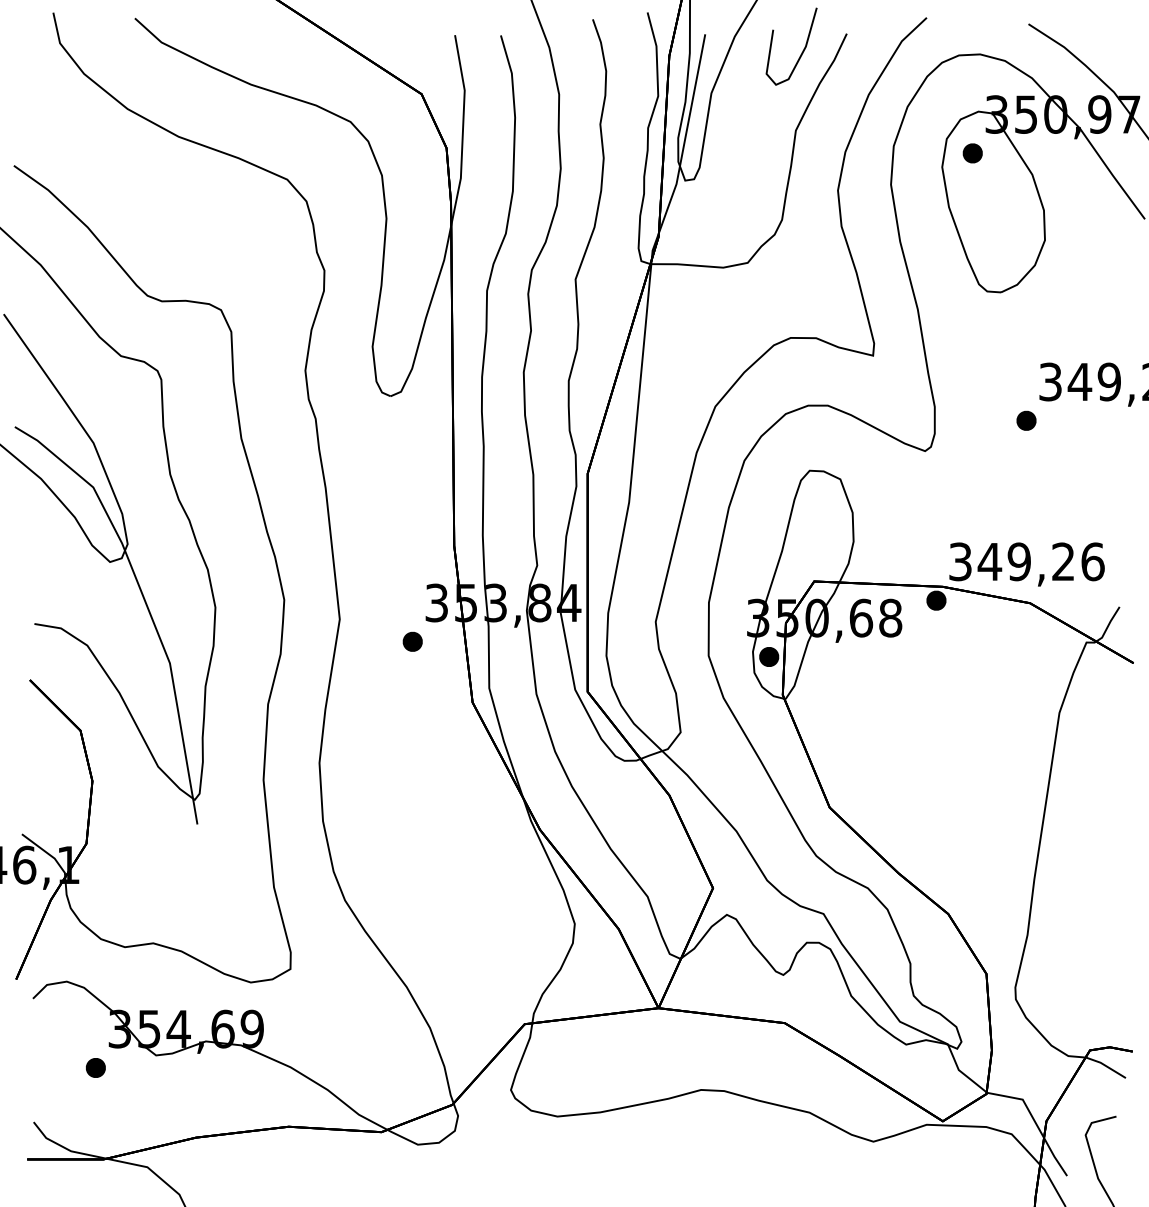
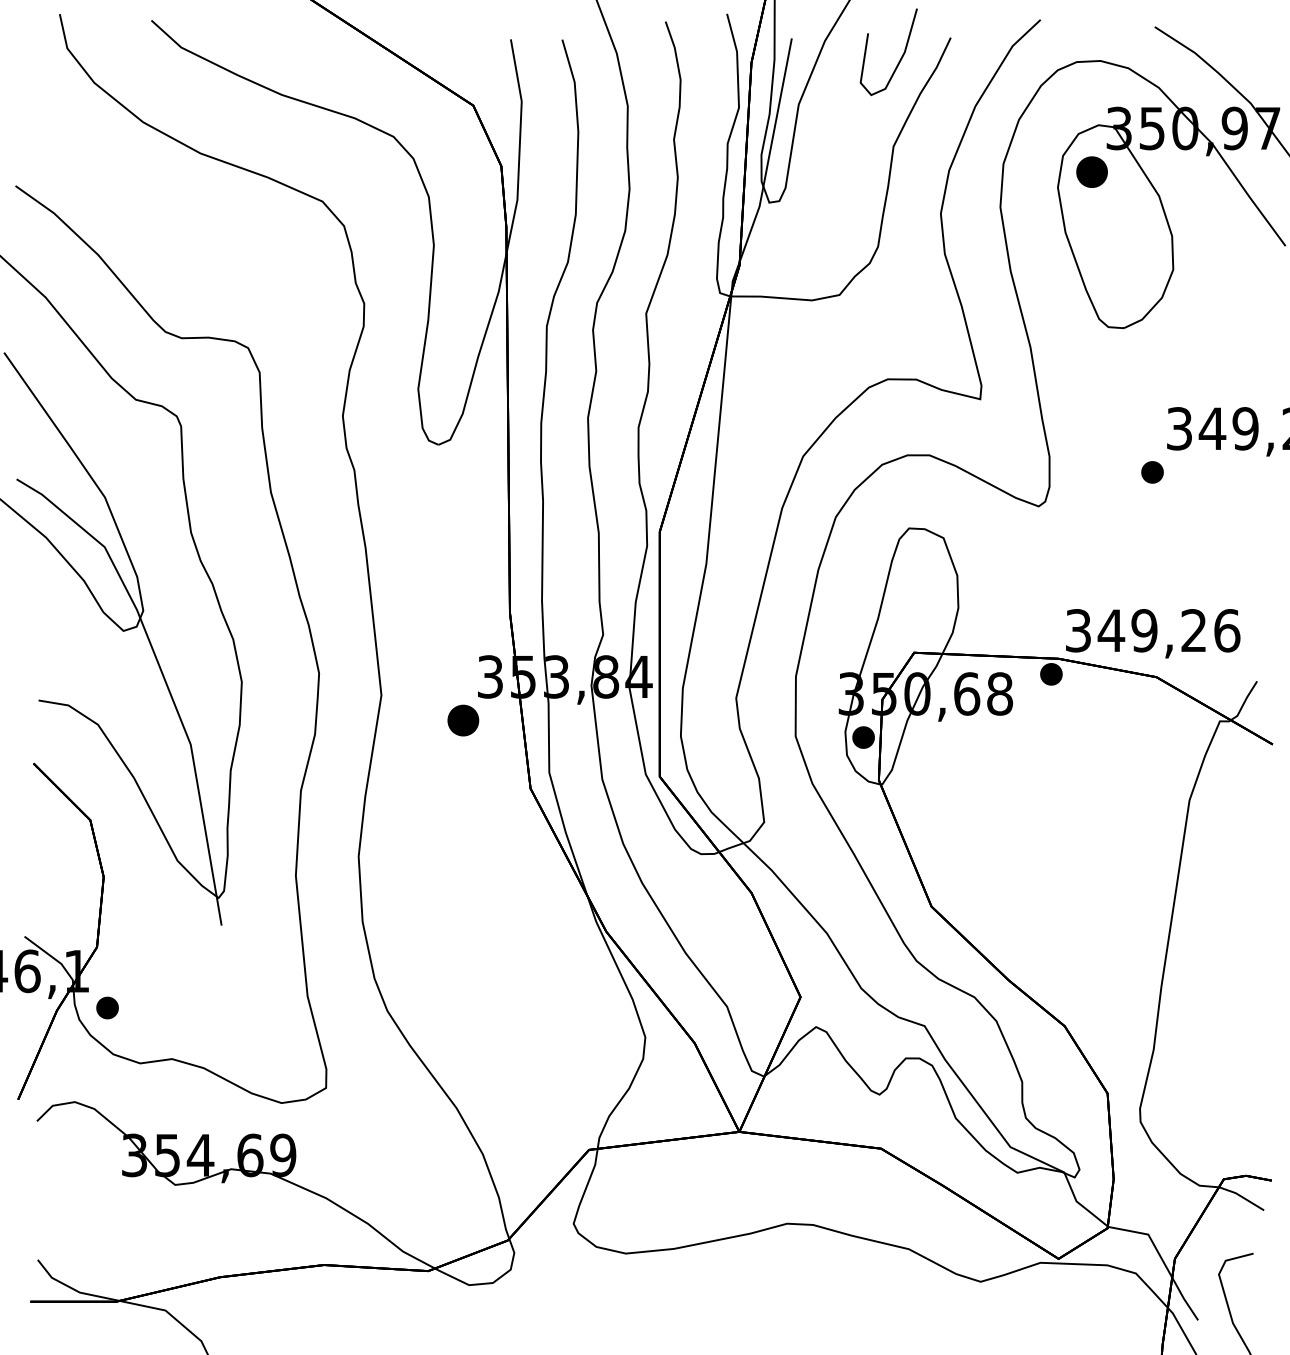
part: (973, 152) -> (1092, 171), size x1.4
part: (412, 641) -> (463, 720), size x1.4
part: (95, 1067) -> (107, 1007), moved

